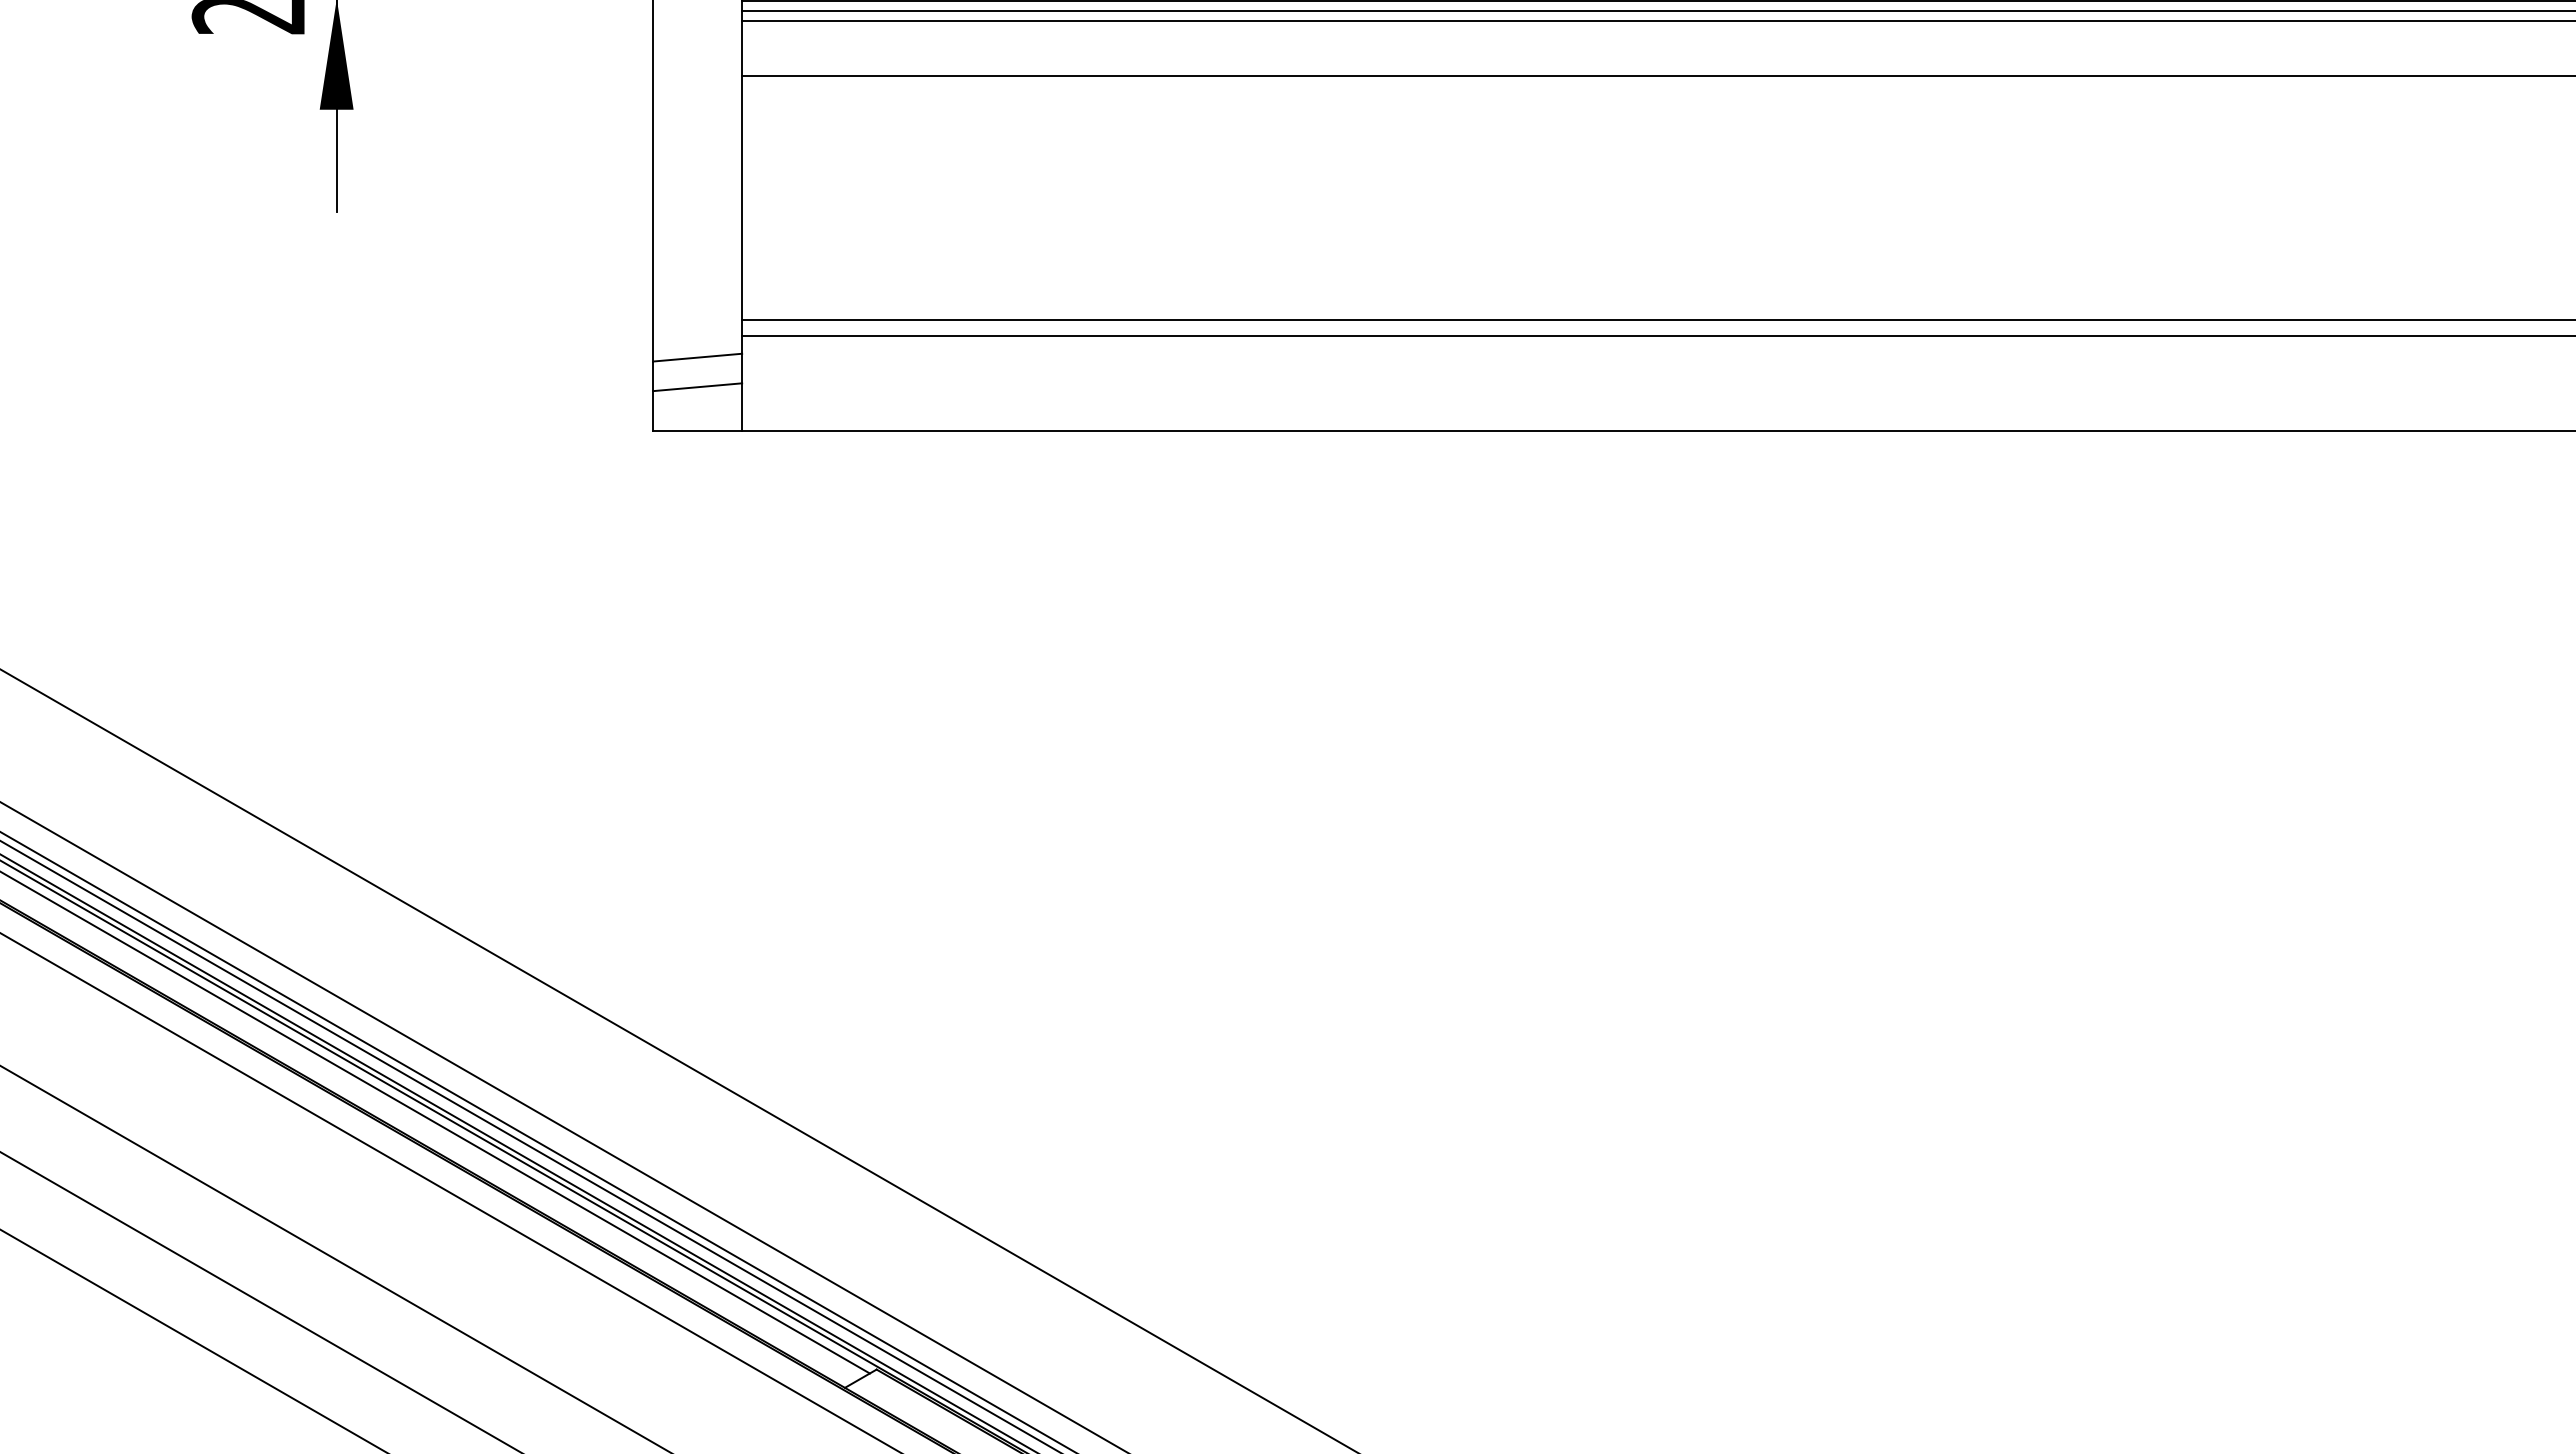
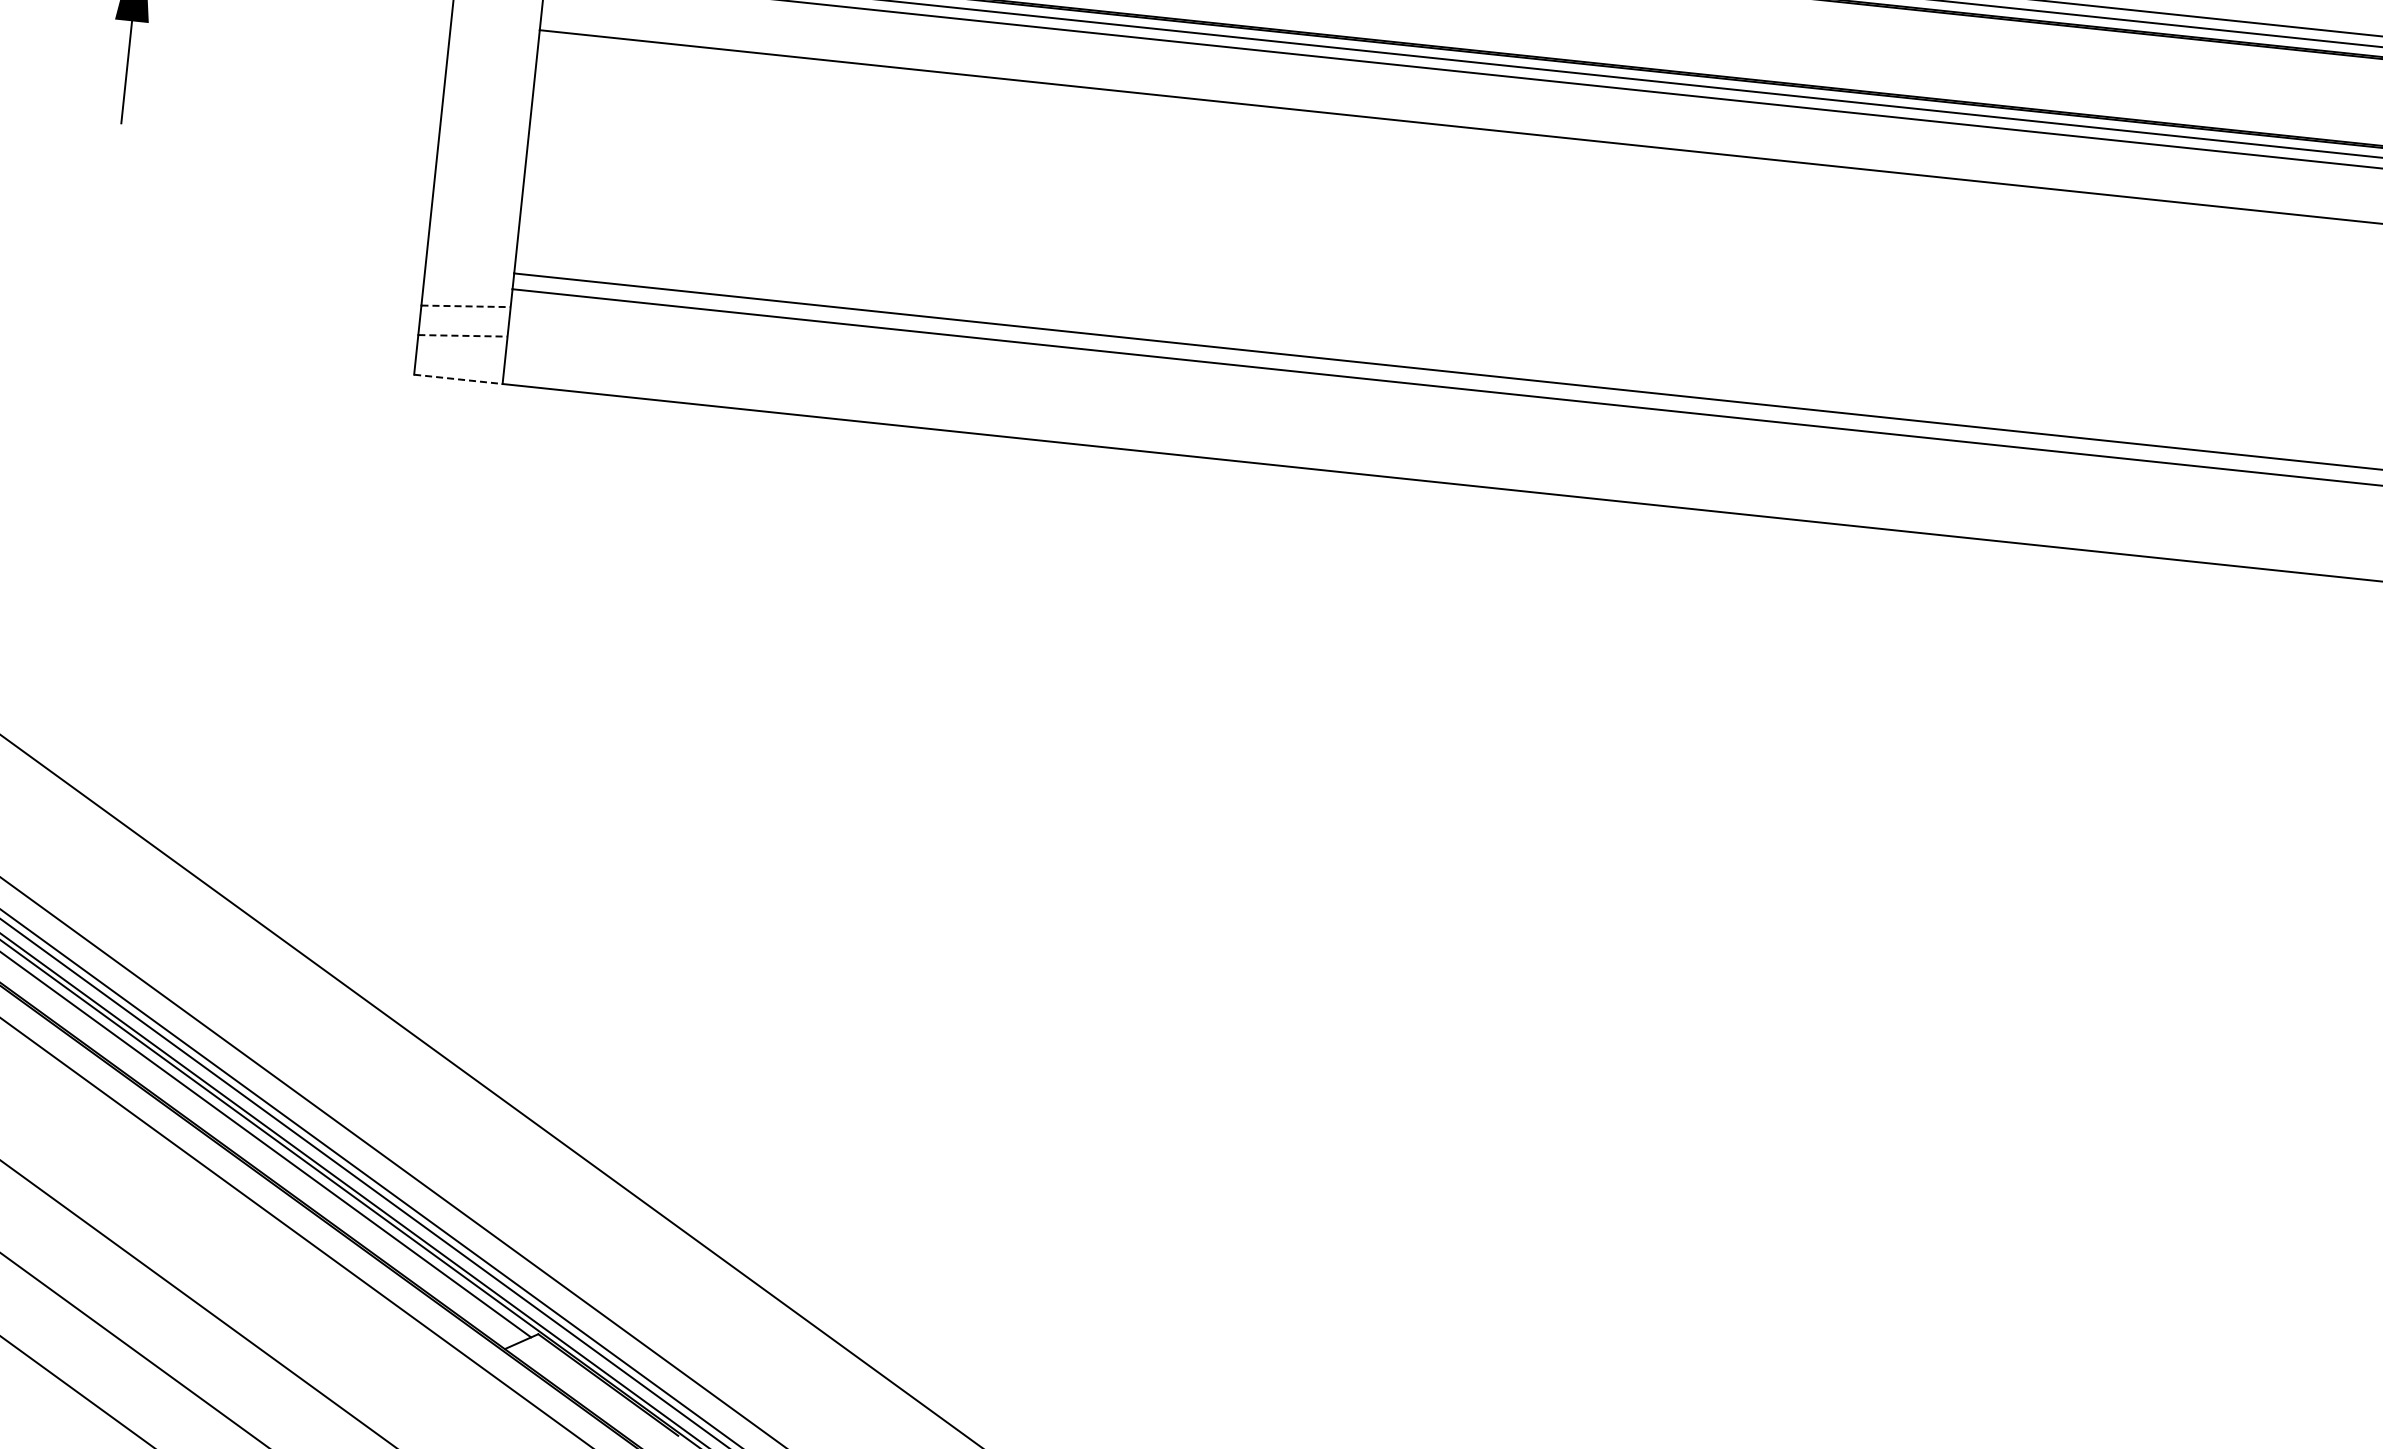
line: (697, 357) -> (465, 306), solid -> dashed
line: (697, 387) -> (462, 336), solid -> dashed
line: (698, 430) -> (459, 379), solid -> dashed

